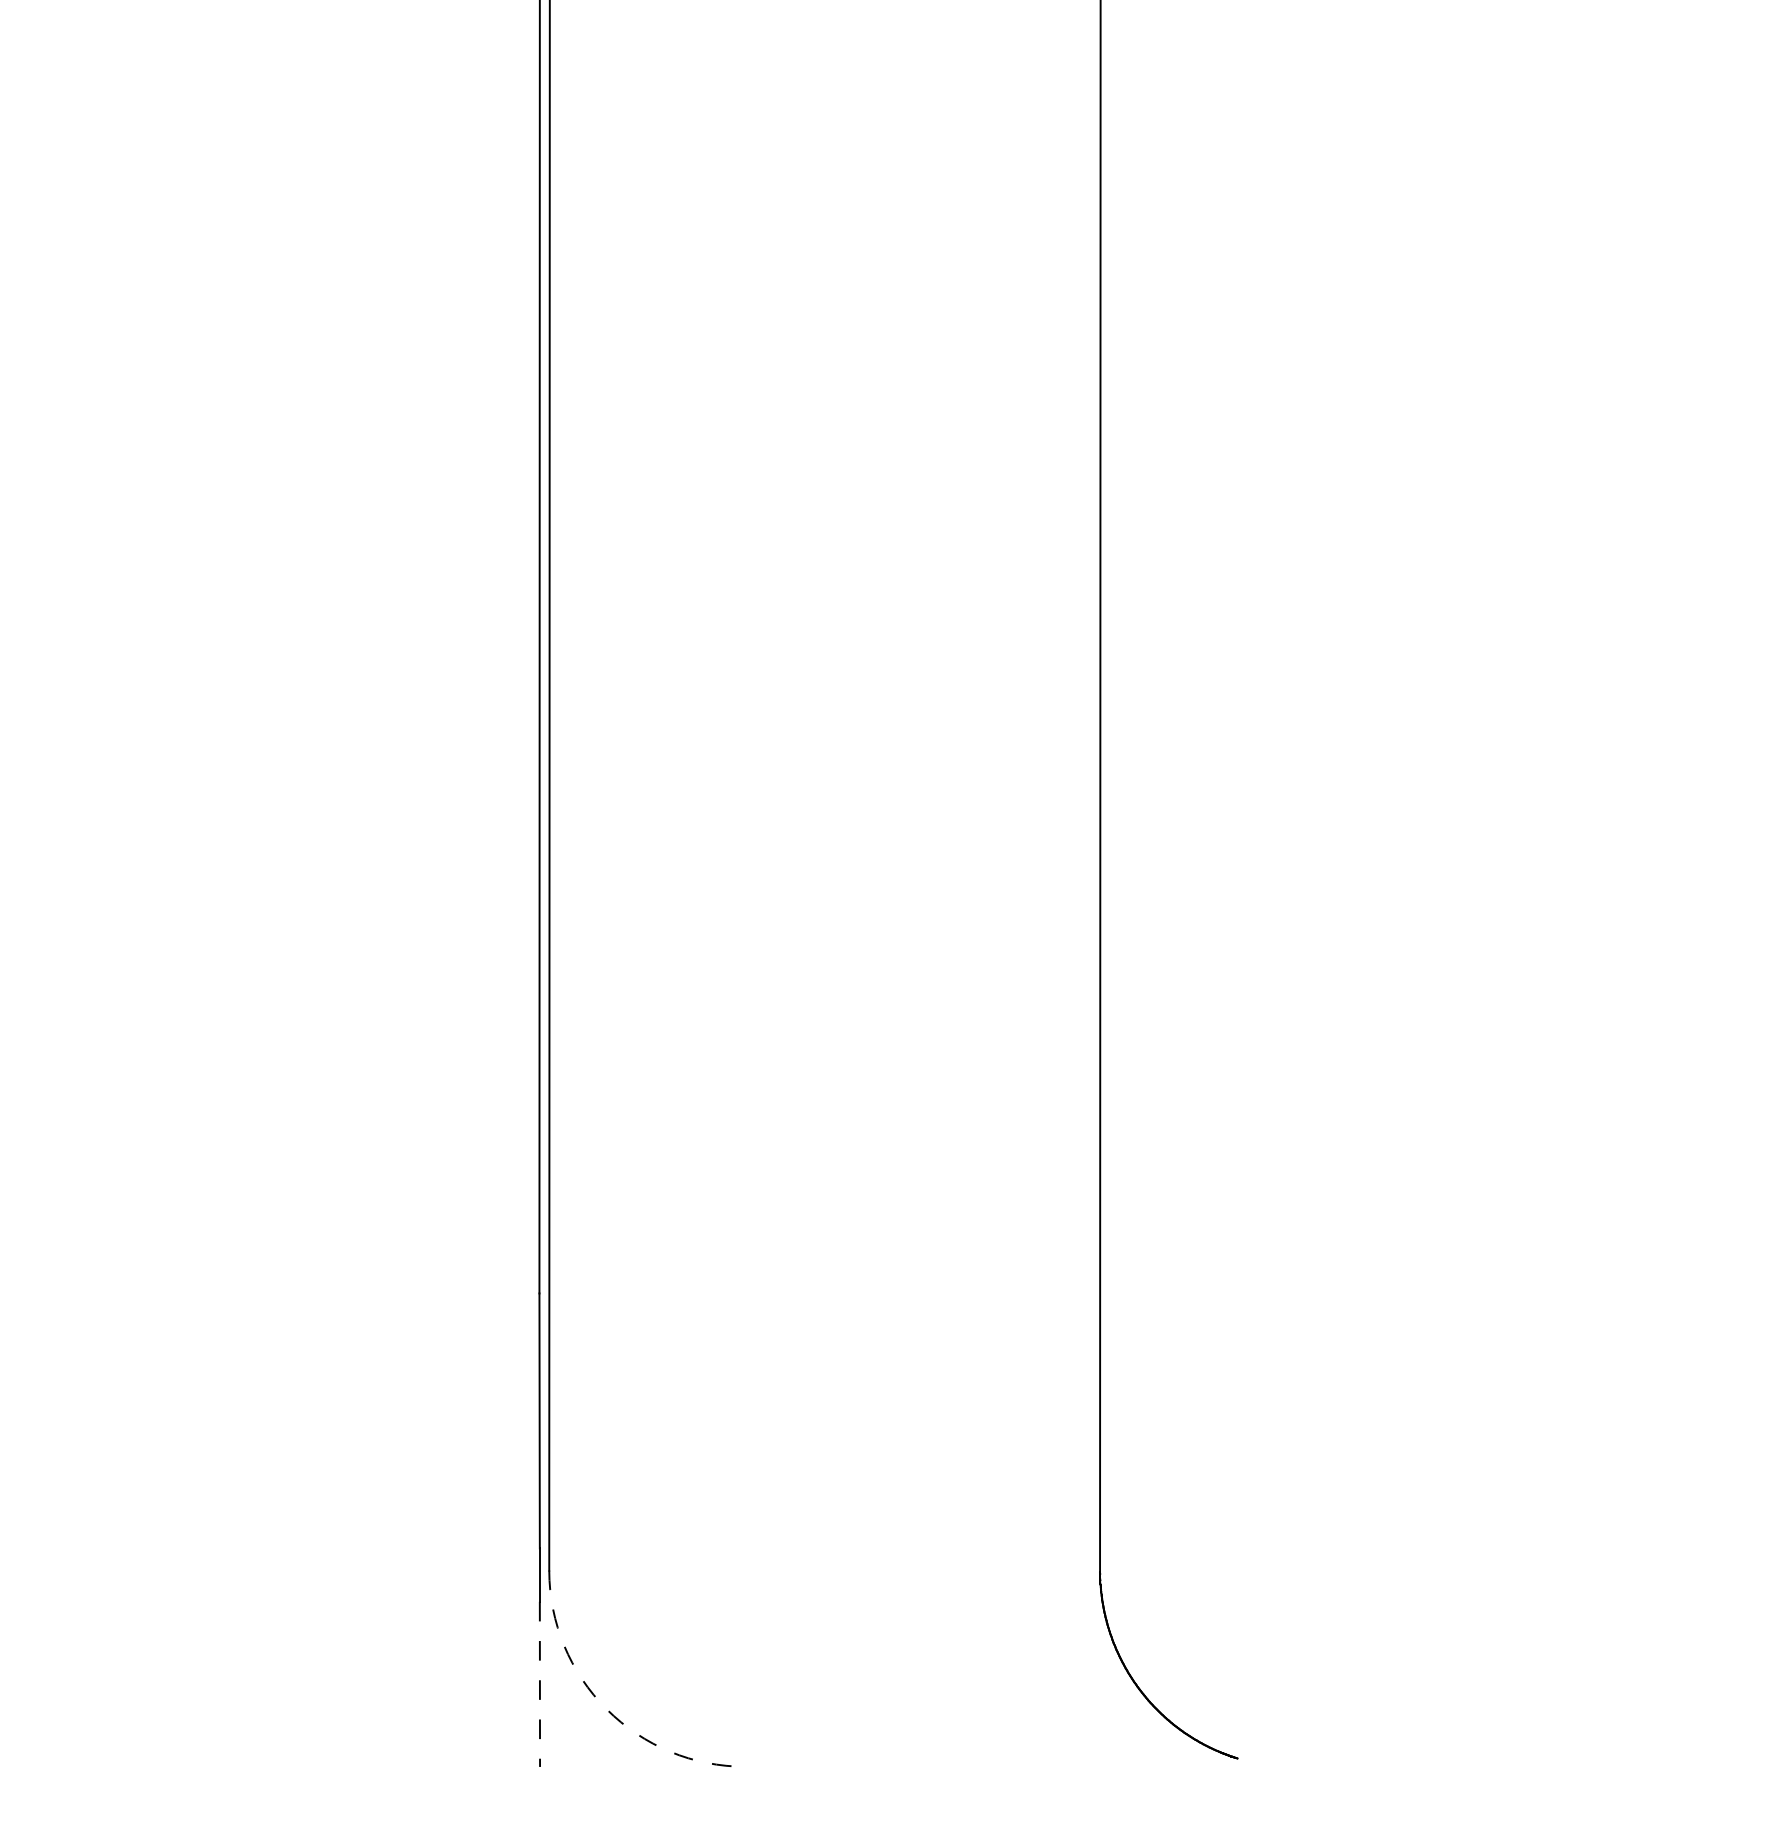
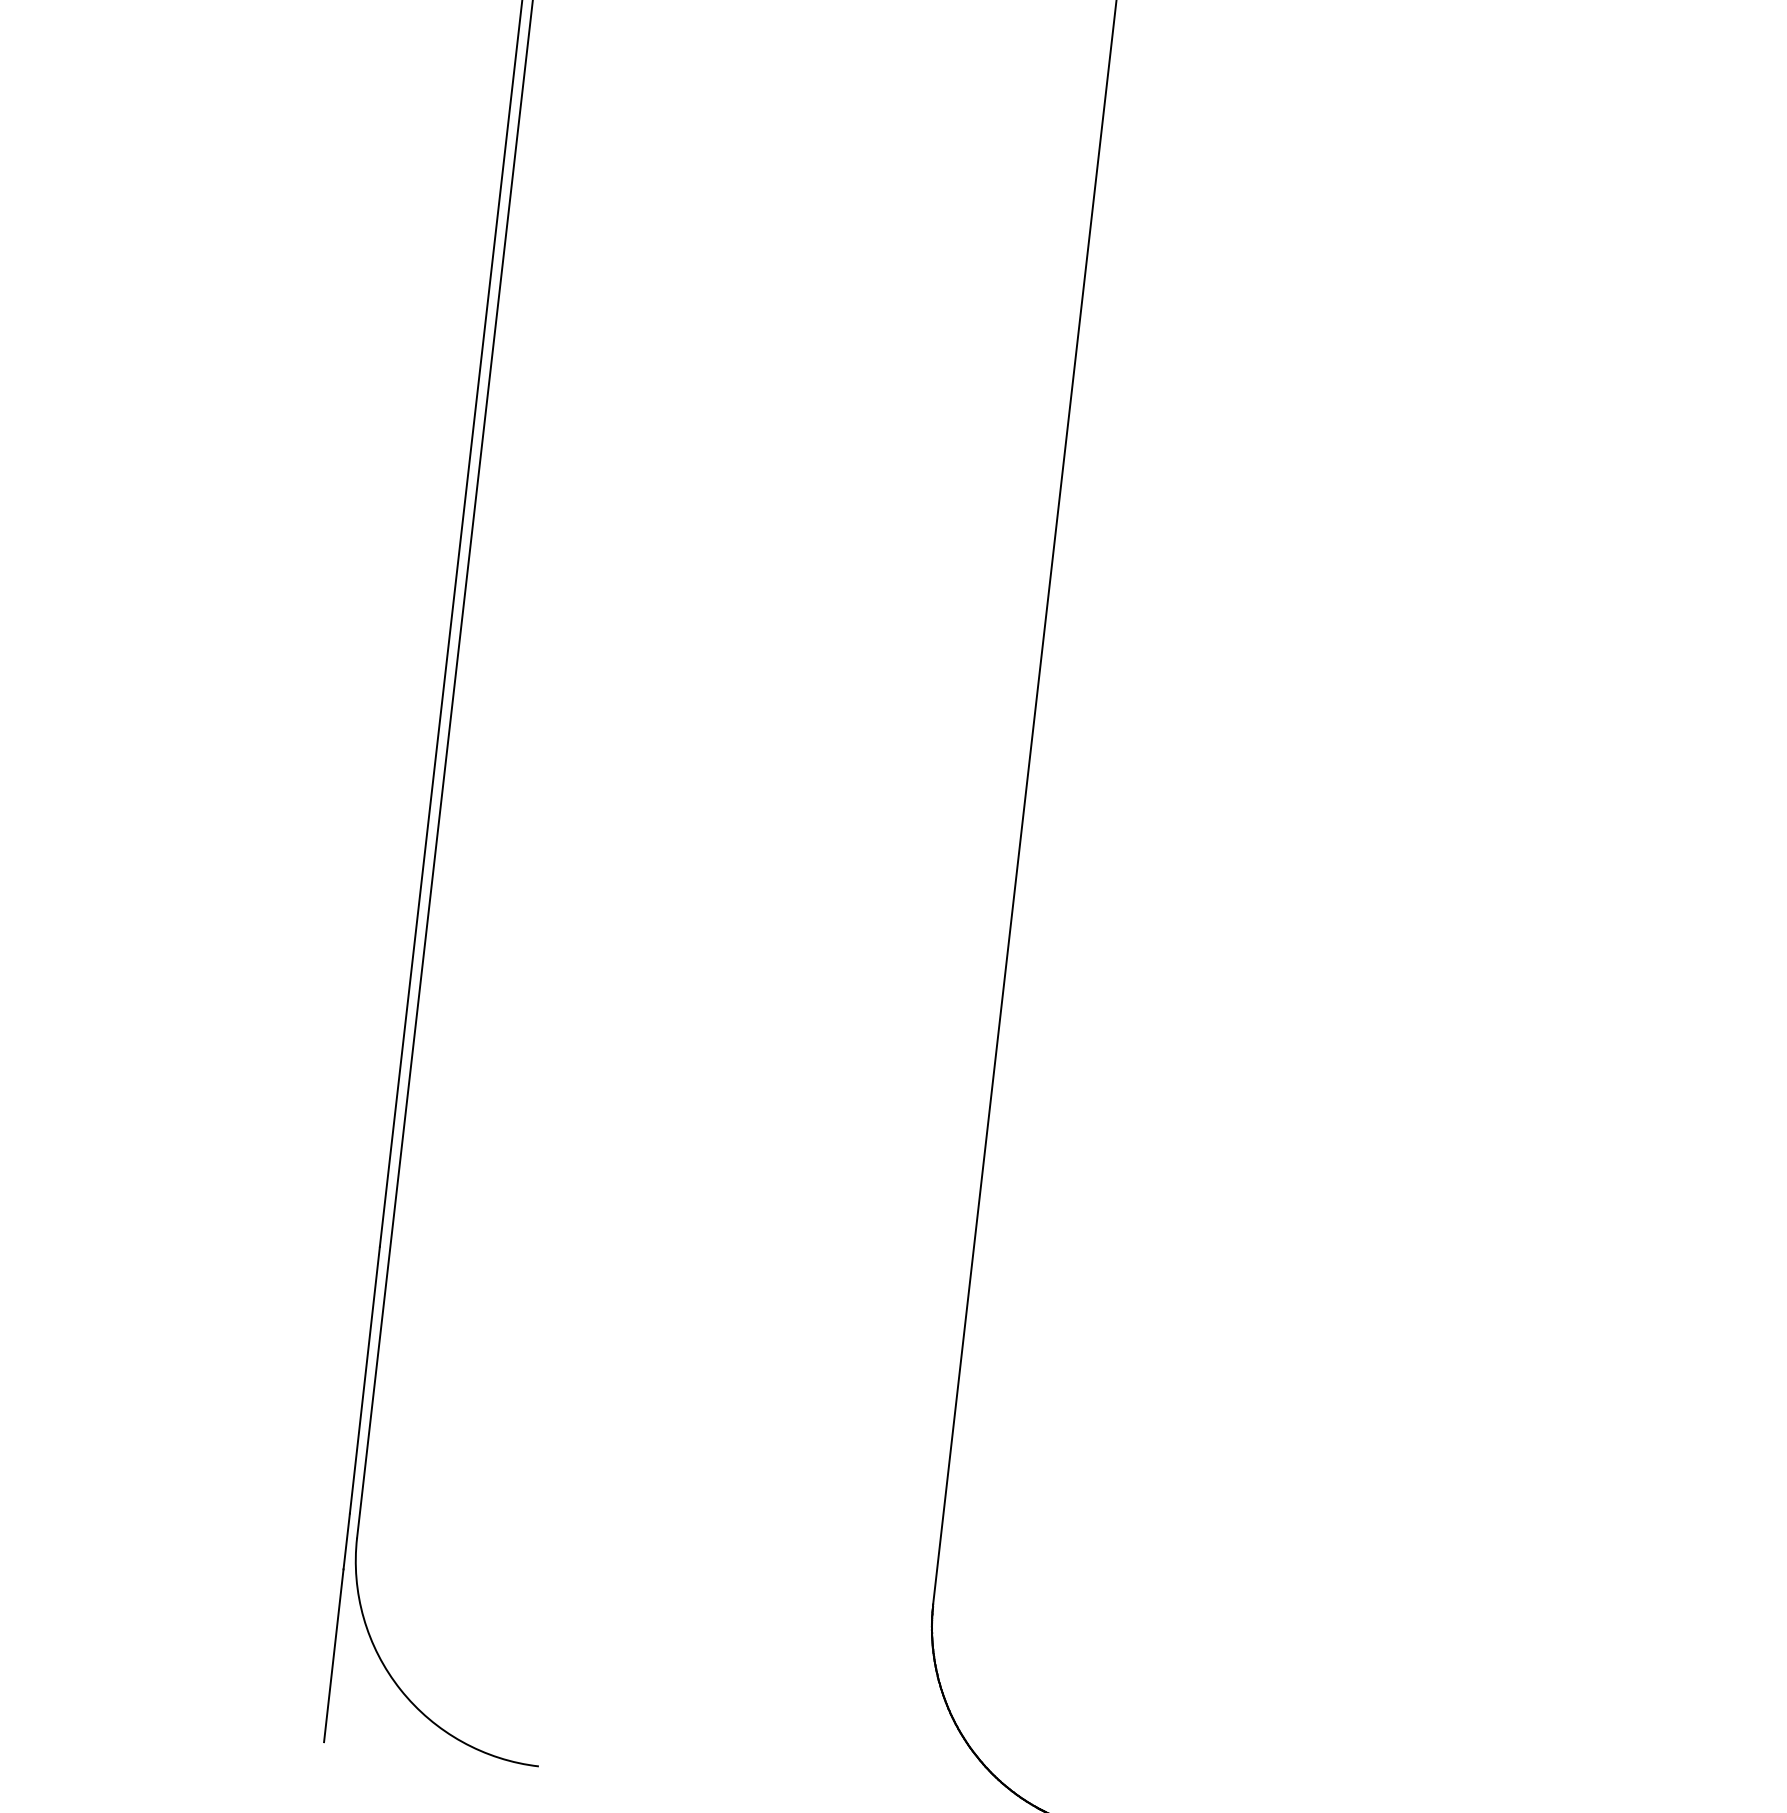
line: (539, 1684) -> (333, 1655), dashed -> solid
arc: (606, 1709) -> (400, 1689), dashed -> solid

